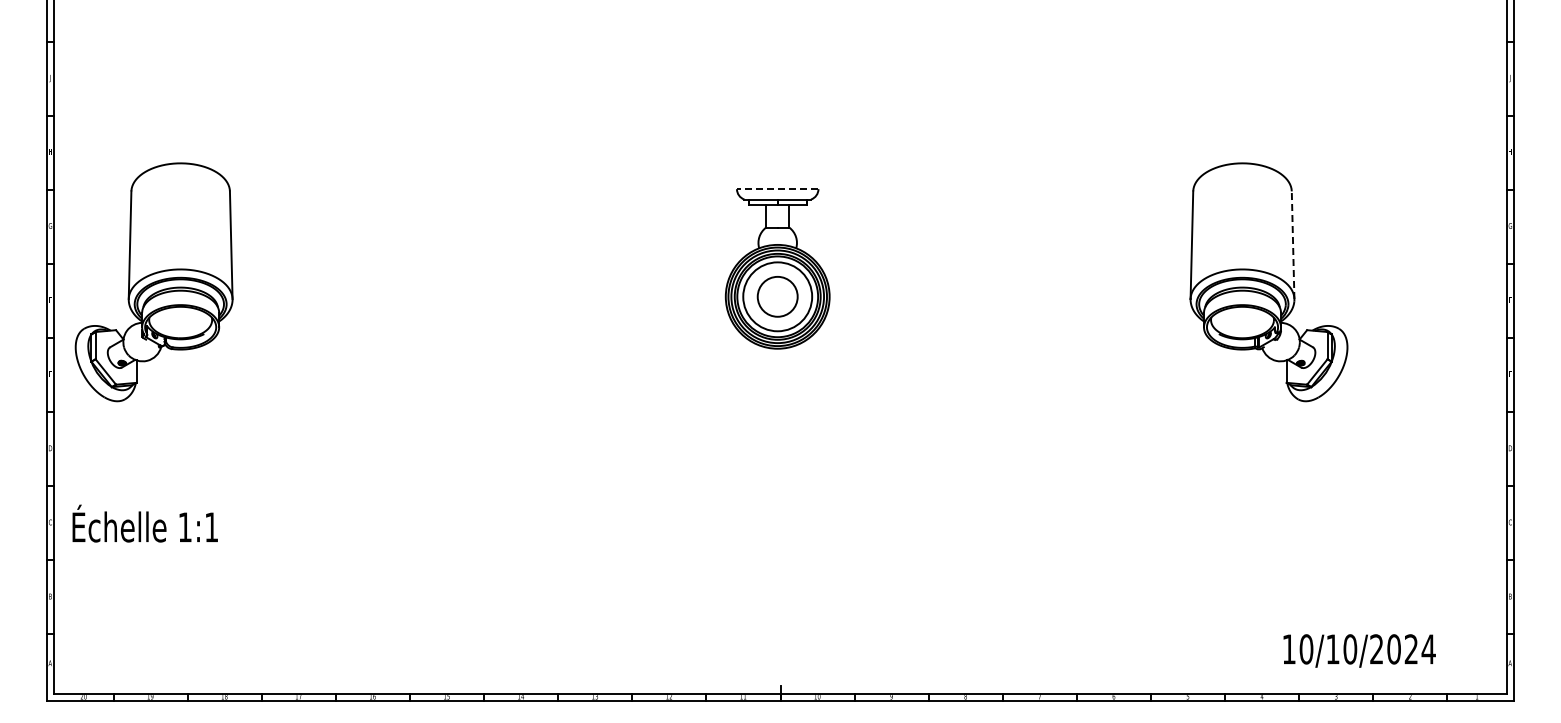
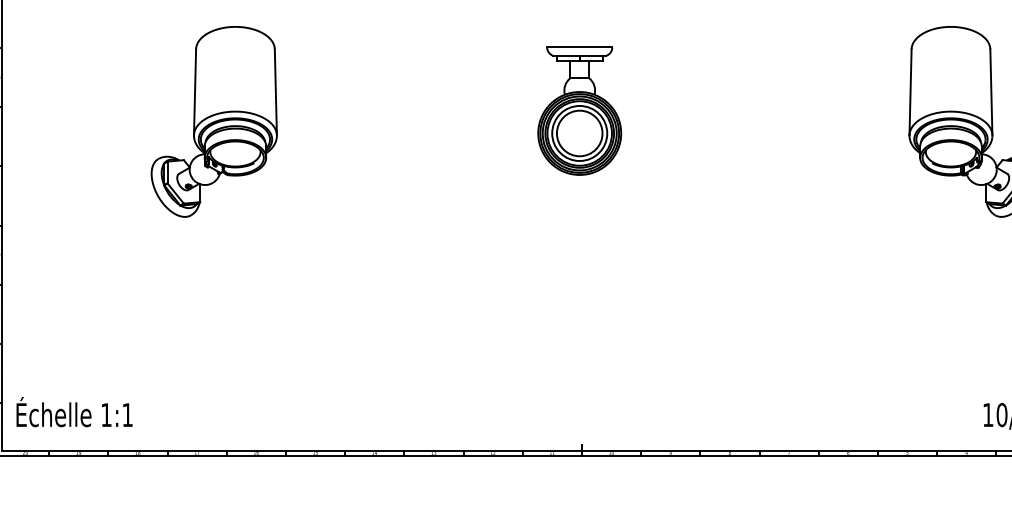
line: (777, 189) -> (579, 47), dashed -> solid
line: (1293, 245) -> (991, 92), dashed -> solid
part: (153, 282) -> (213, 122), moved
circle: (777, 296) -> (579, 133), size x1.43
text: (144, 523) -> (73, 411), moved

